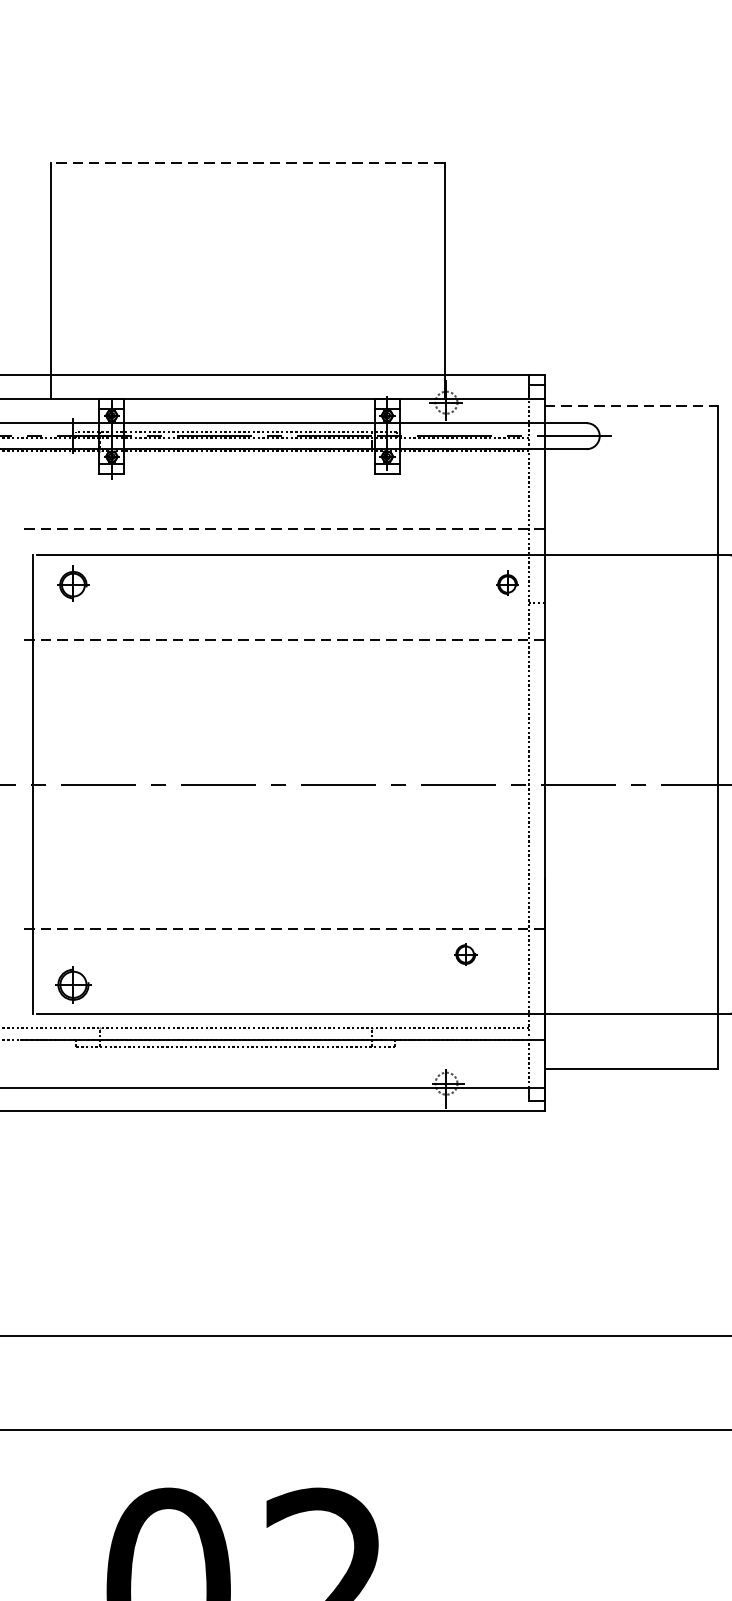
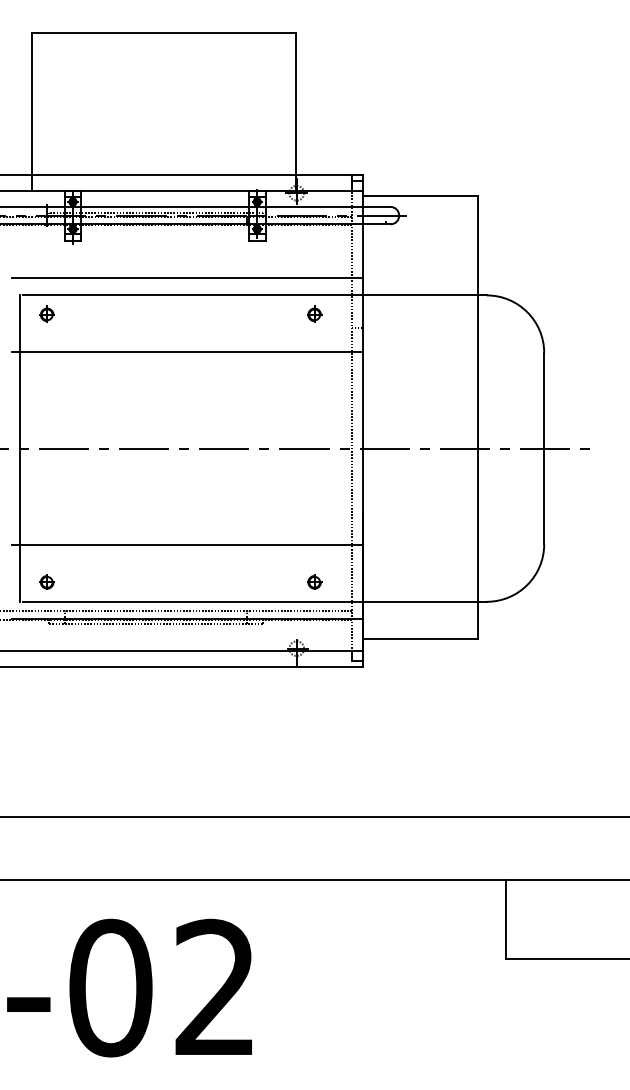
line: (248, 162) -> (164, 32), dashed -> solid
line: (631, 406) -> (420, 195), dashed -> solid
line: (281, 530) -> (186, 278), dashed -> solid
part: (72, 582) -> (46, 313), size x0.71
part: (507, 582) -> (314, 313), moved
line: (281, 639) -> (186, 351), dashed -> solid
line: (281, 929) -> (186, 545), dashed -> solid
part: (465, 953) -> (314, 581), moved
part: (72, 983) -> (46, 581), size x0.62

